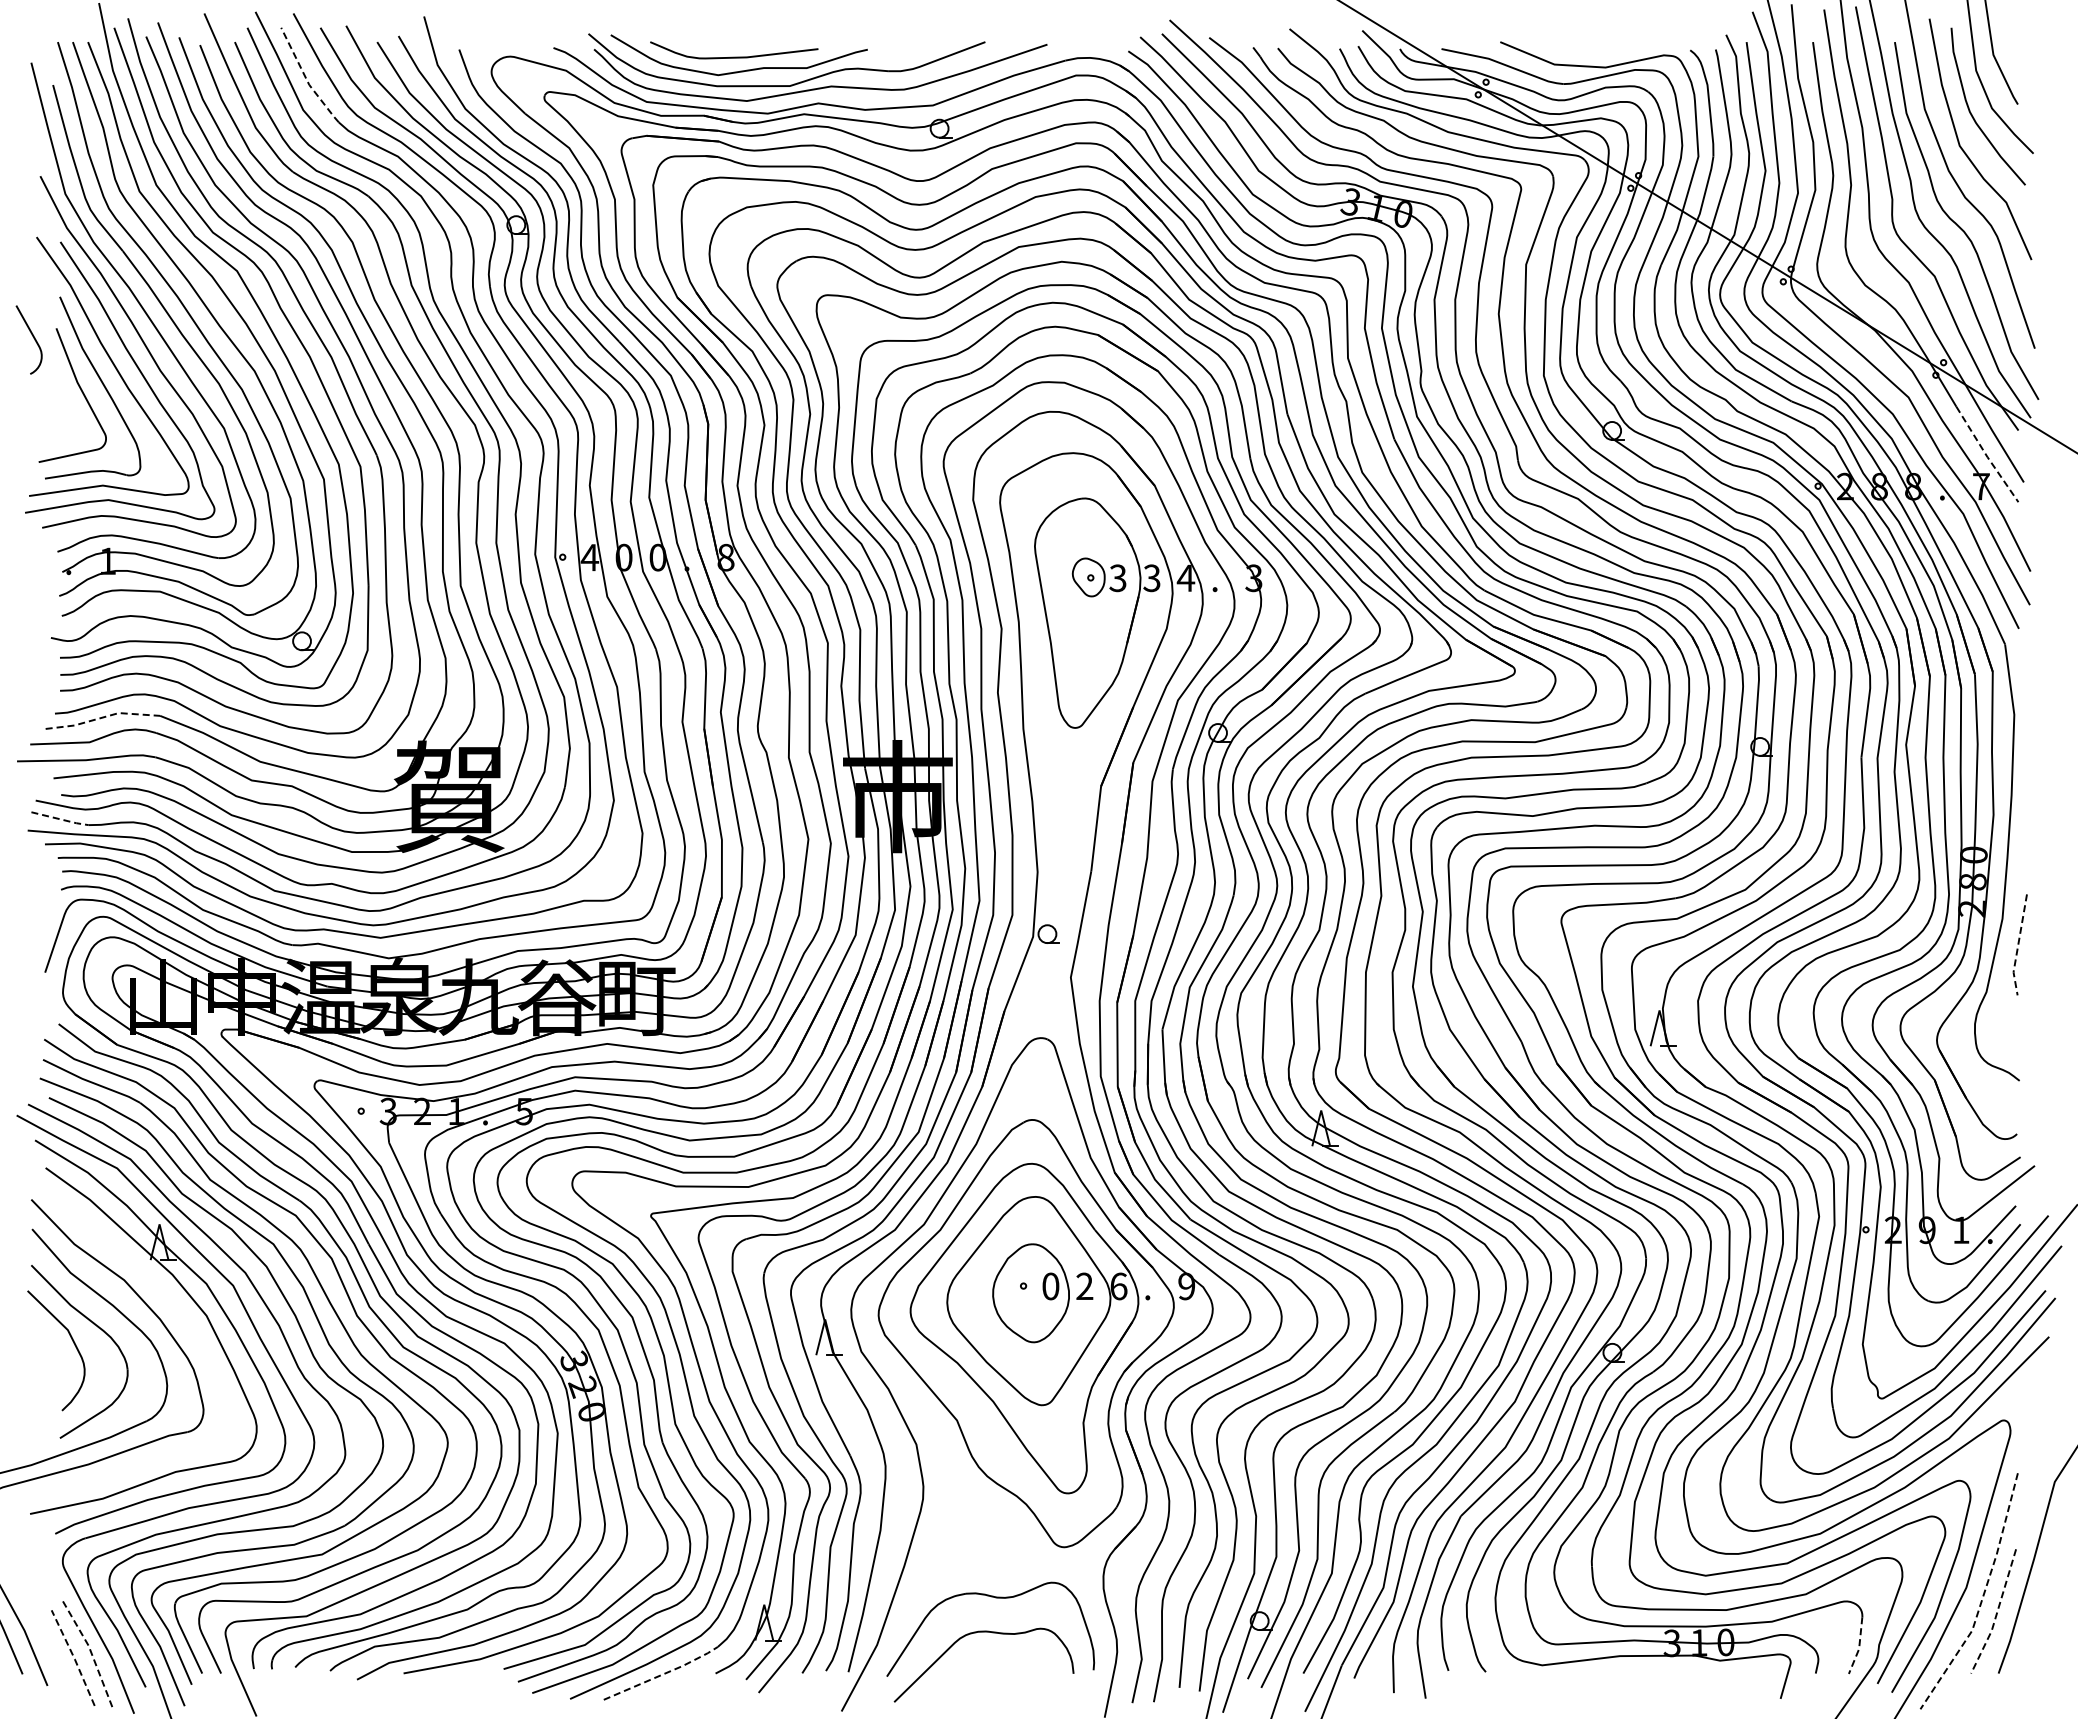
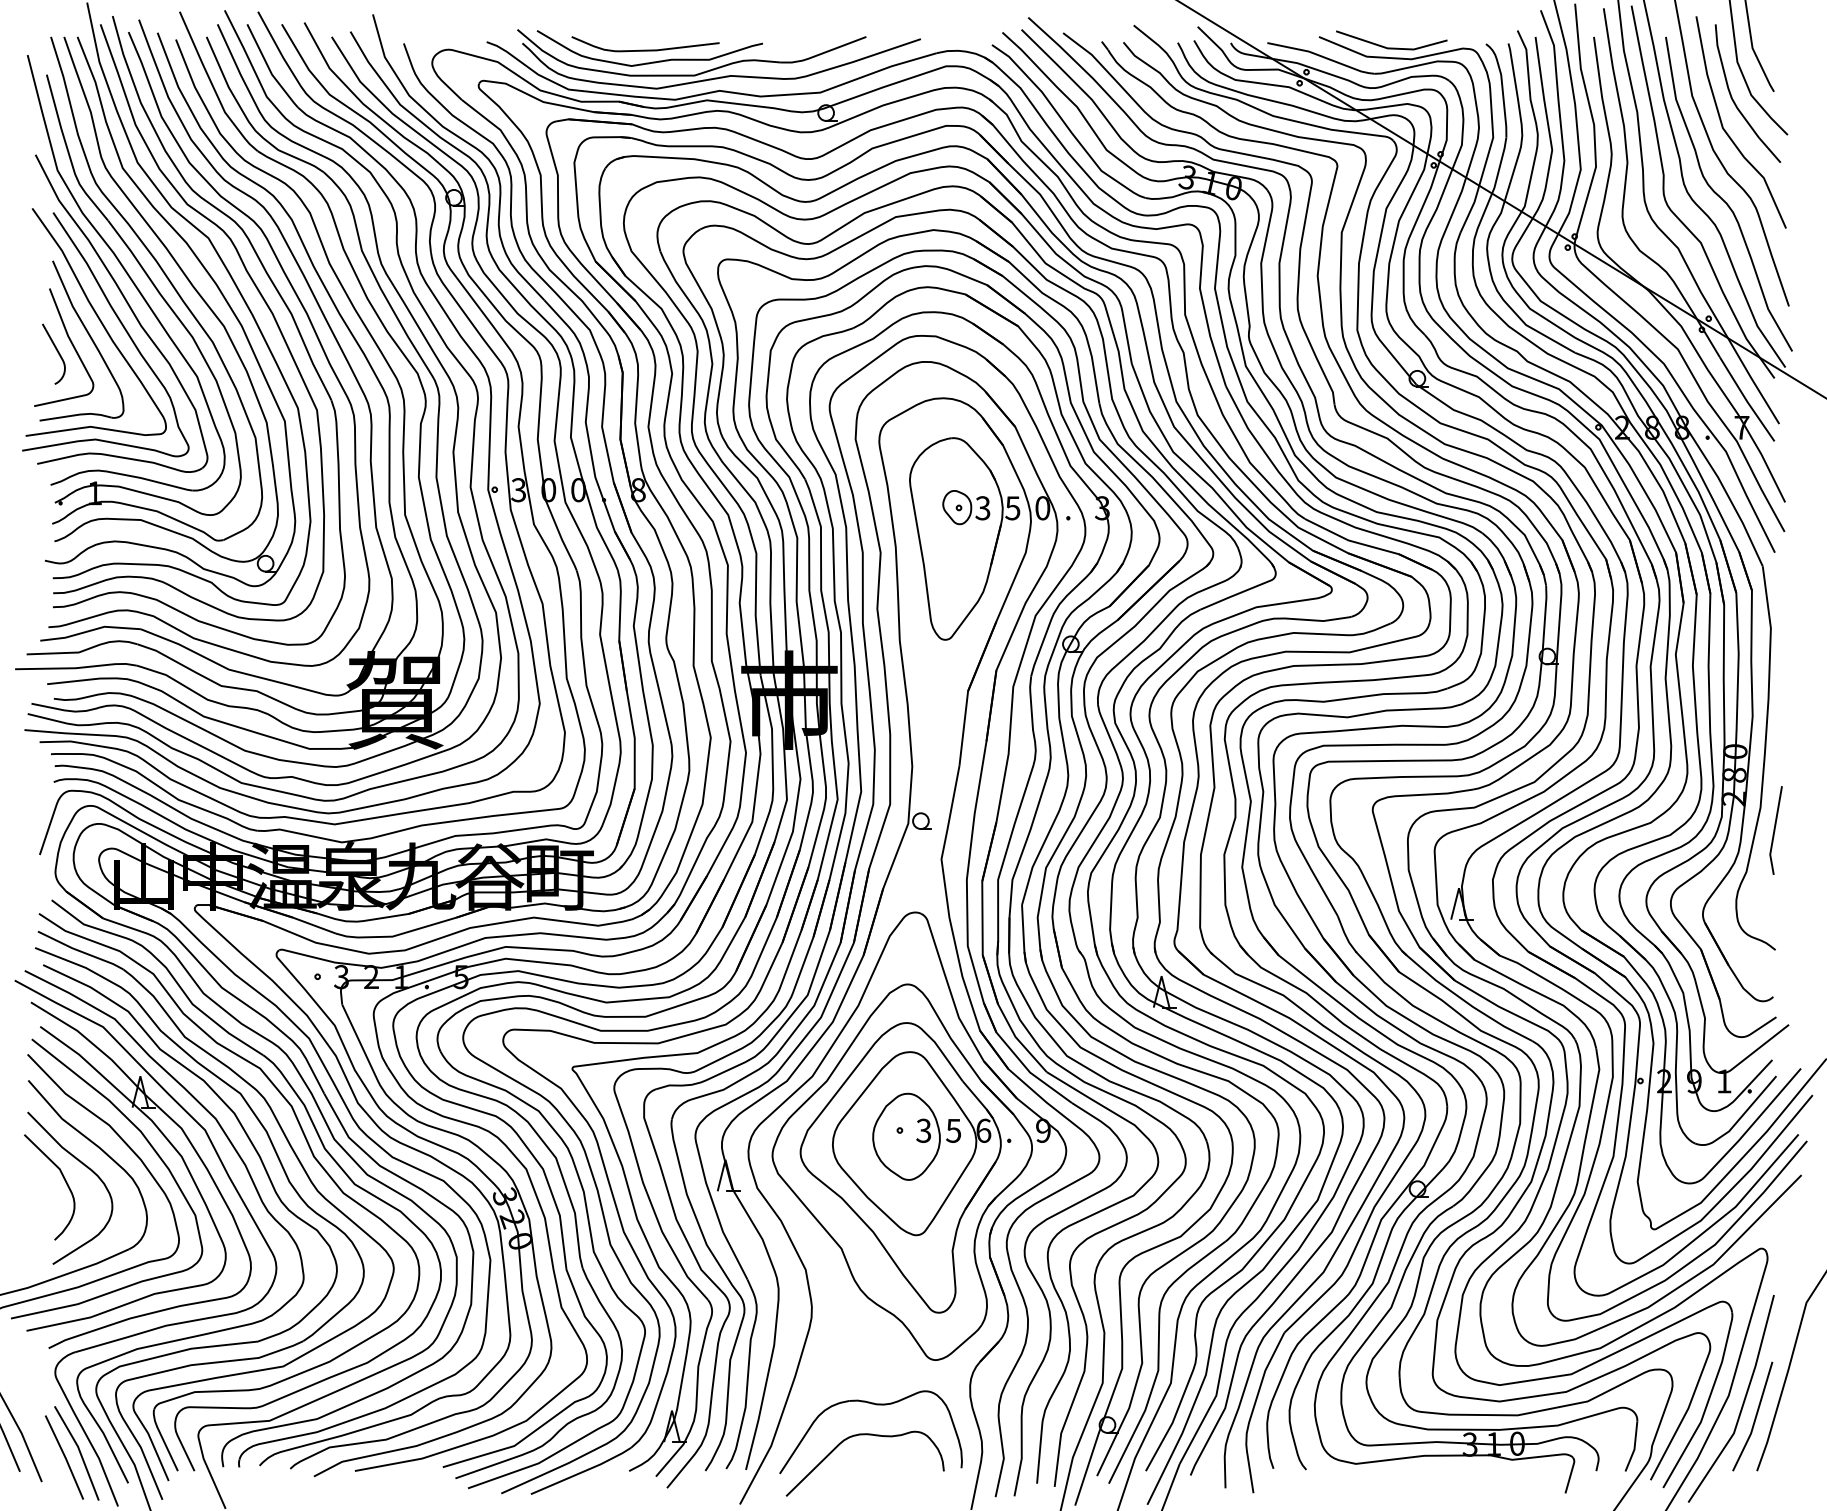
line: (1582, 54) -> (1391, 47), added
line: (306, 78) -> (269, 68), dashed -> solid
curve: (32, 336) -> (56, 351), moved
line: (1986, 455) -> (1746, 400), dashed -> solid
text: (589, 557) -> (518, 490), 4 -> 3
text: (1152, 577) -> (1013, 507), 3 -> 5
text: (1185, 578) -> (1042, 508), 4 -> 0
line: (102, 717) -> (90, 630), dashed -> solid
line: (61, 819) -> (54, 720), dashed -> solid
line: (2018, 946) -> (1774, 831), dashed -> solid
text: (1050, 1286) -> (923, 1130), 0 -> 3
text: (1084, 1286) -> (953, 1130), 2 -> 5
curve: (170, 1303) -> (150, 1145), added
line: (1982, 1597) -> (1742, 1404), dashed -> solid
line: (1996, 1613) -> (1755, 1418), dashed -> solid
line: (1859, 1647) -> (1634, 1448), dashed -> solid
line: (90, 1651) -> (79, 1451), dashed -> solid
line: (74, 1657) -> (65, 1457), dashed -> solid
line: (663, 1674) -> (583, 1471), dashed -> solid

